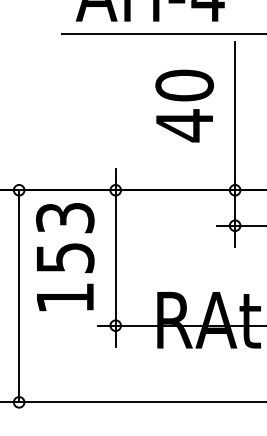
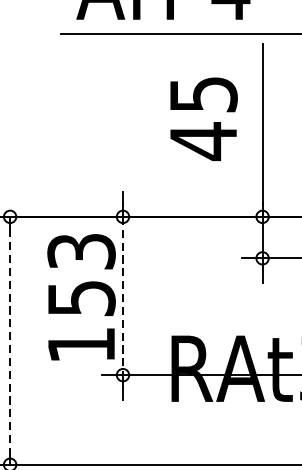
text: (184, 85) -> (203, 94), 40 -> 45
text: (65, 257) -> (81, 297), moved
line: (115, 257) -> (122, 295), solid -> dashed
line: (19, 296) -> (10, 341), solid -> dashed

